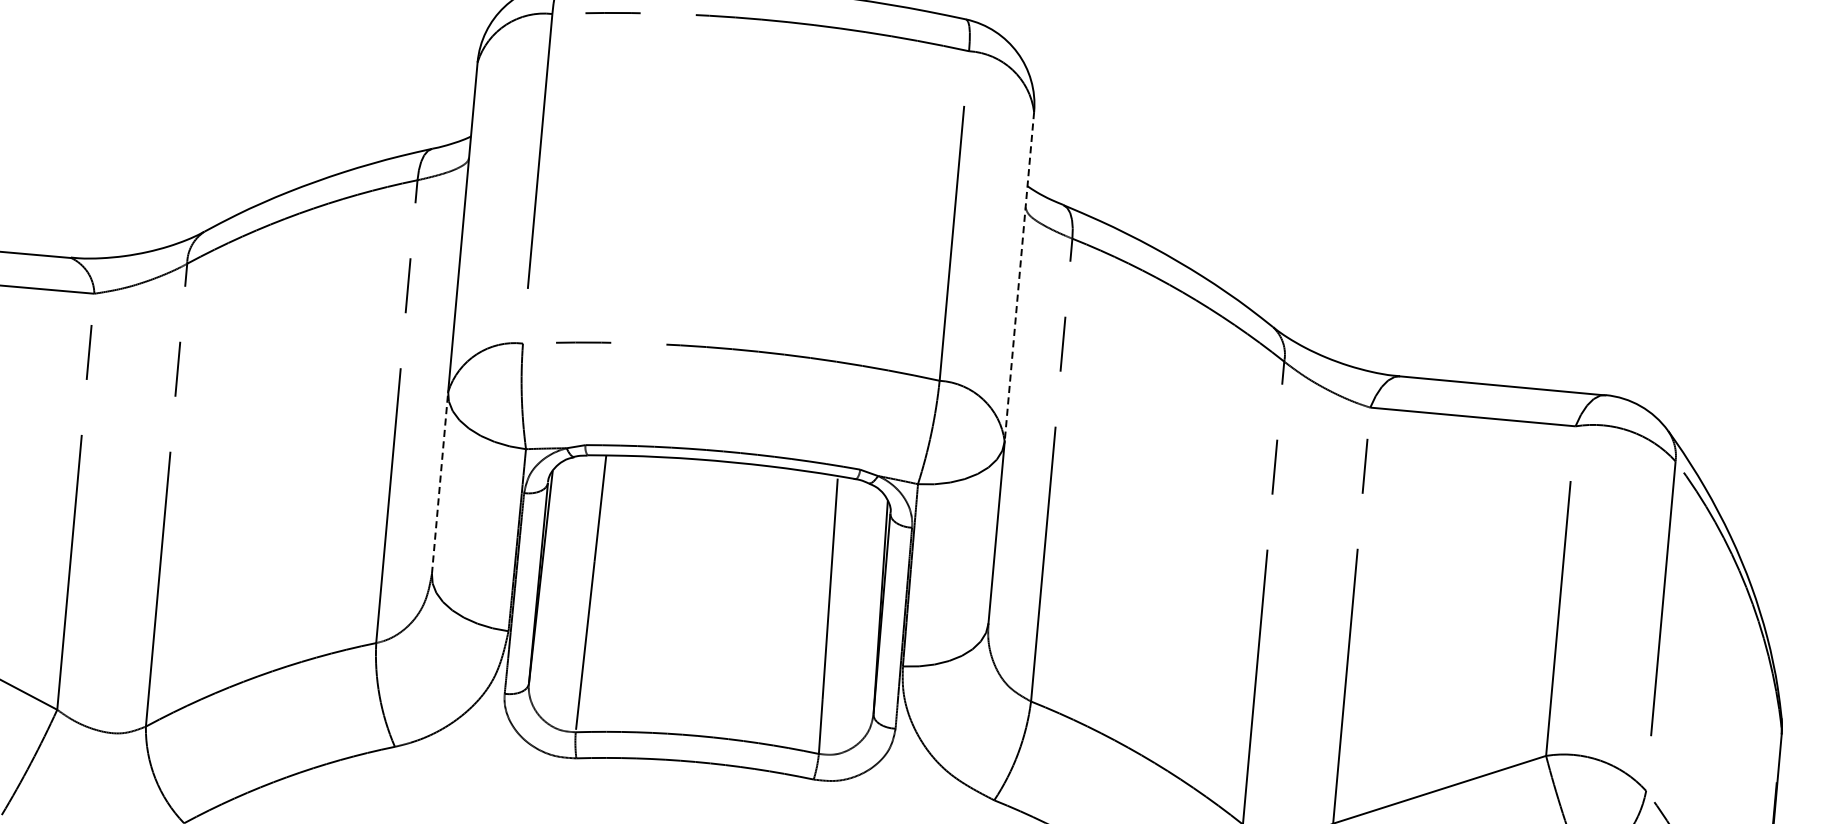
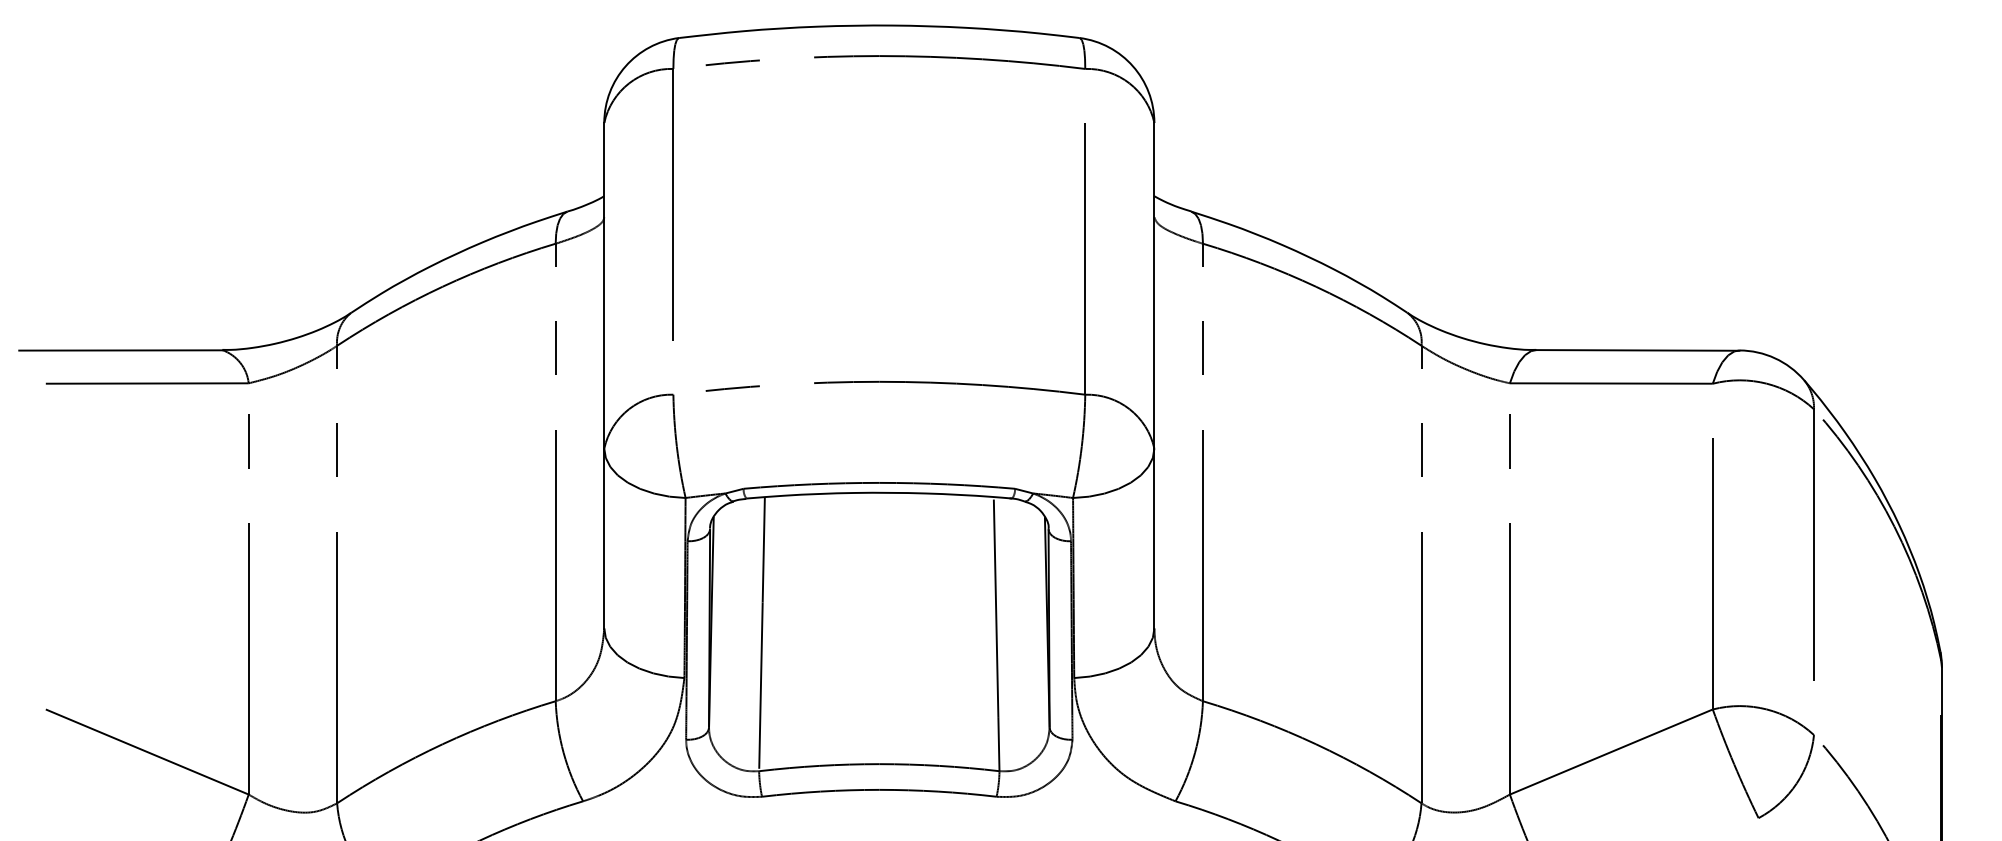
line: (1019, 276) -> (1154, 285), dashed -> solid
line: (440, 482) -> (604, 538), dashed -> solid

